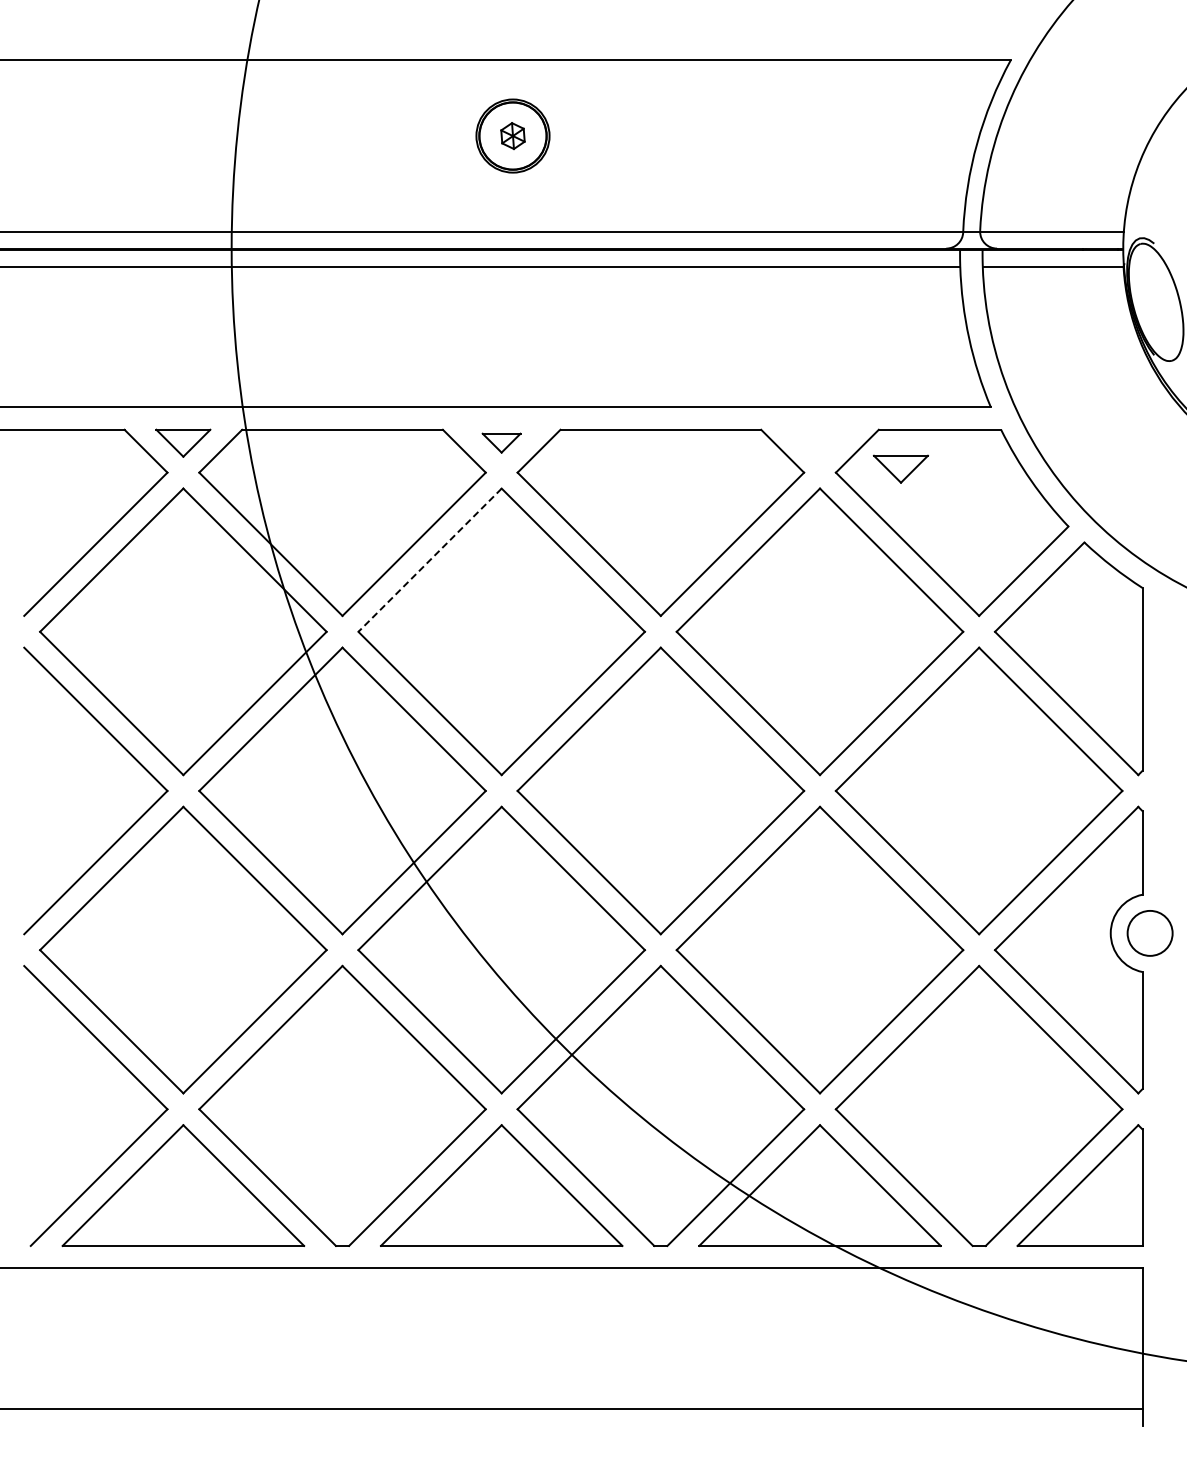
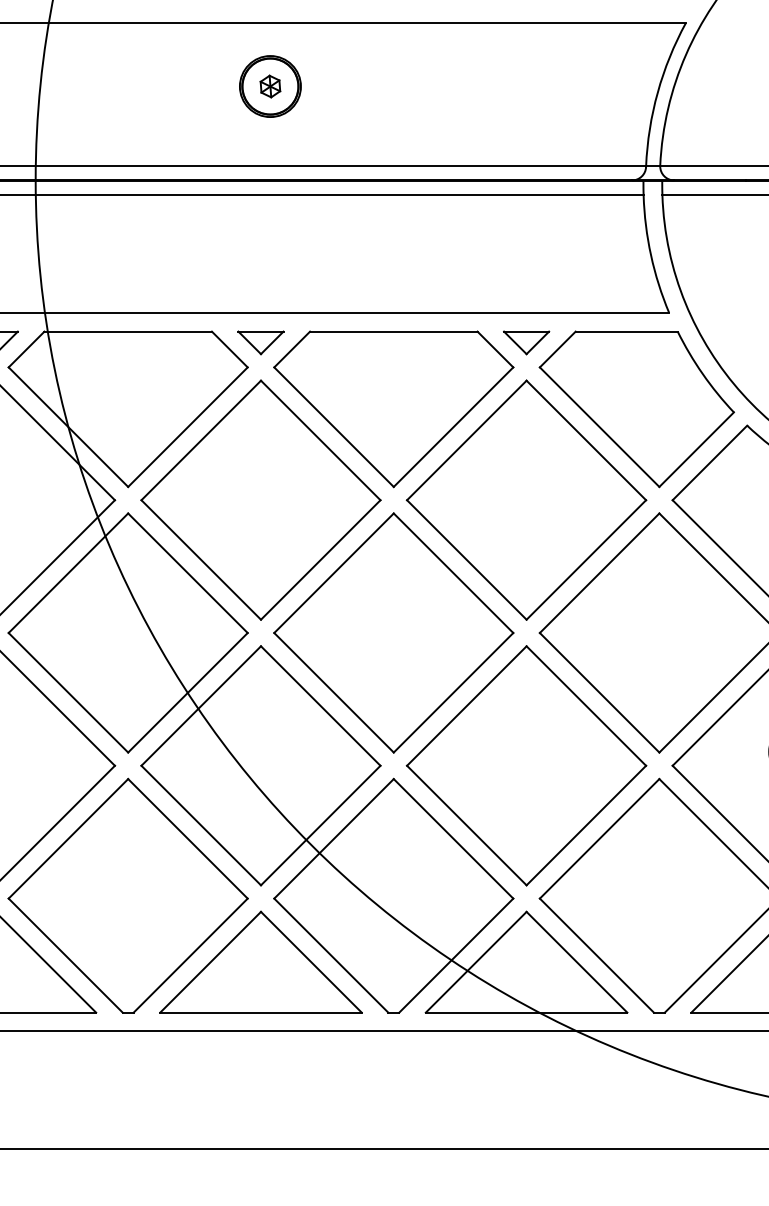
part: (501, 442) -> (260, 342), size x1.43
part: (900, 468) -> (526, 342), moved
line: (429, 560) -> (200, 440), dashed -> solid

